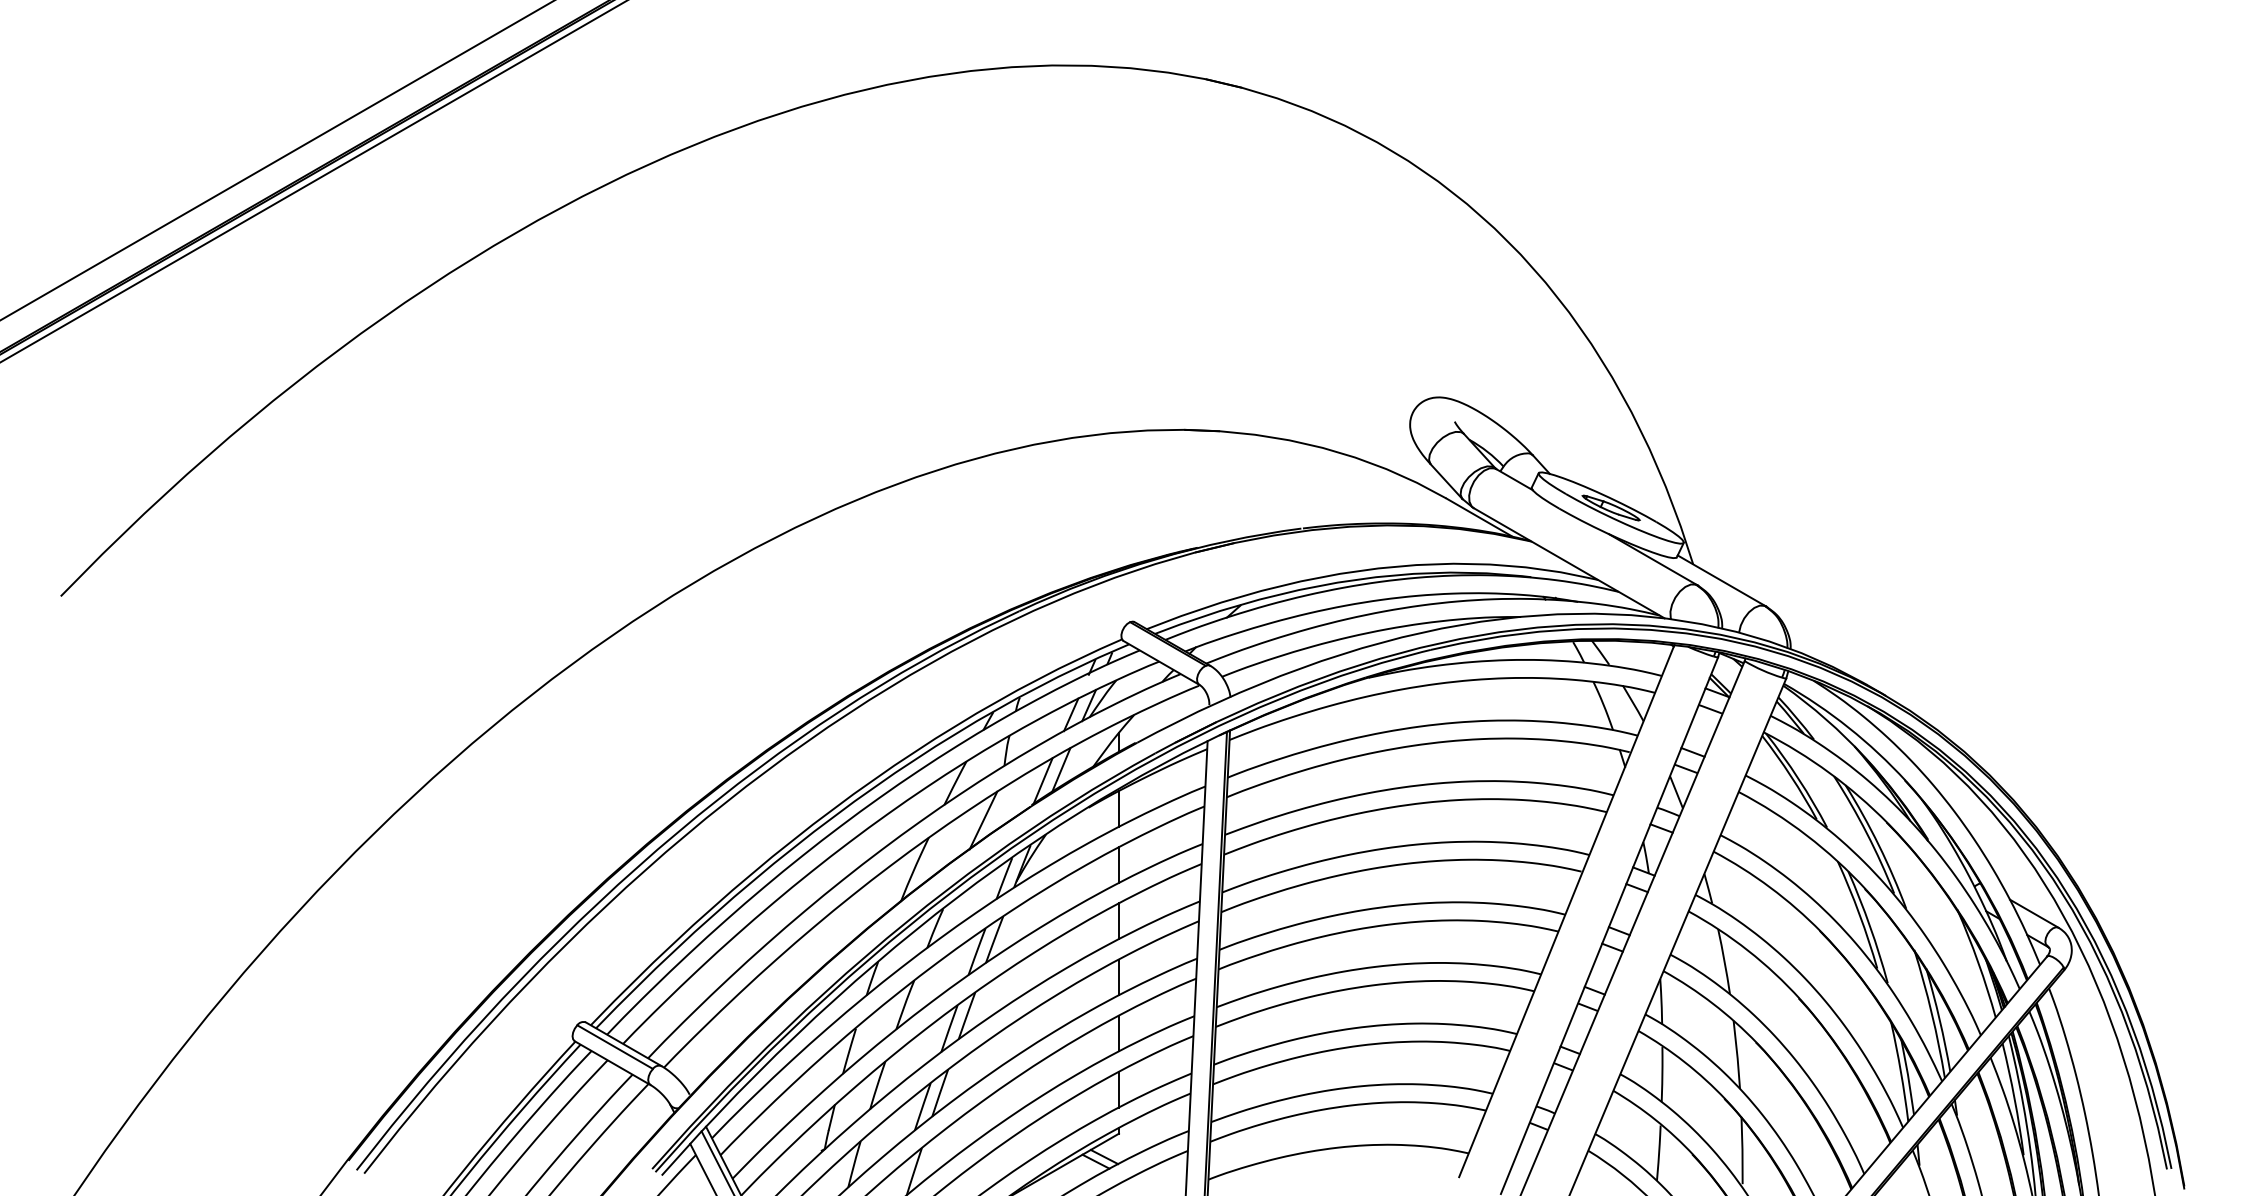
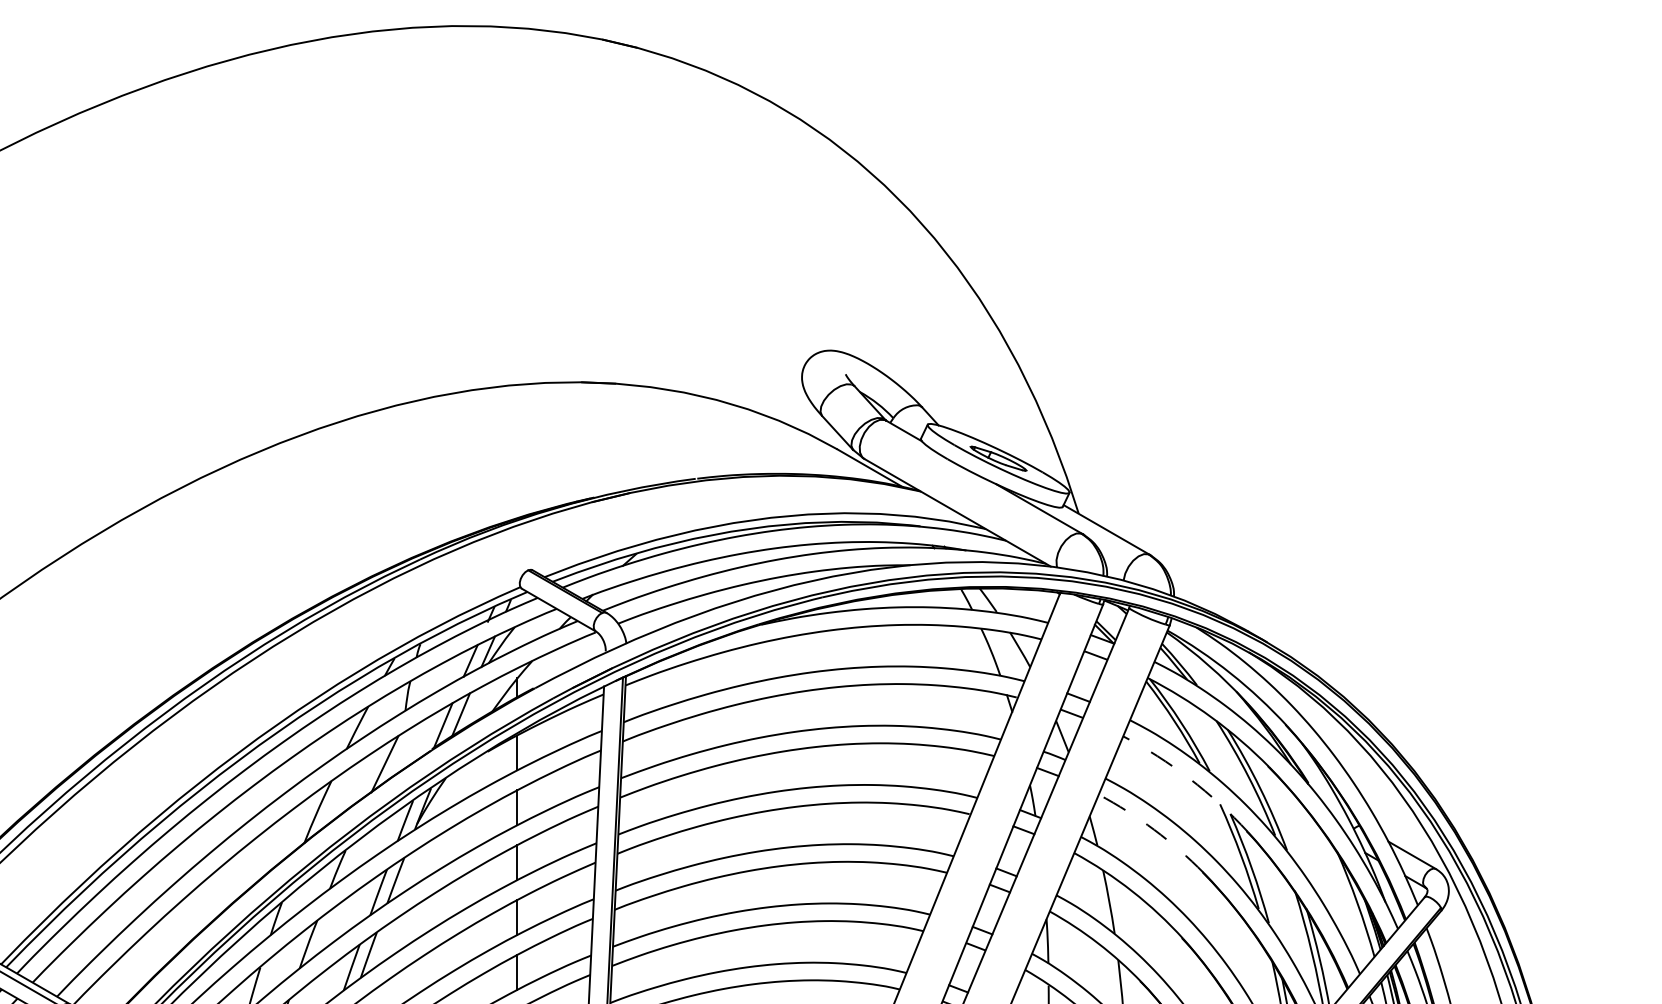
arc: (1806, 835) -> (1189, 778), solid -> dashed
arc: (1770, 887) -> (1154, 829), solid -> dashed

